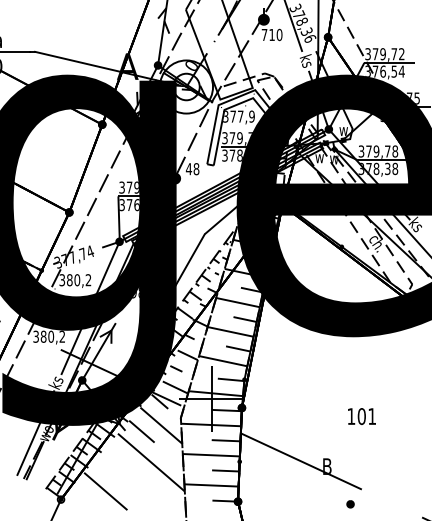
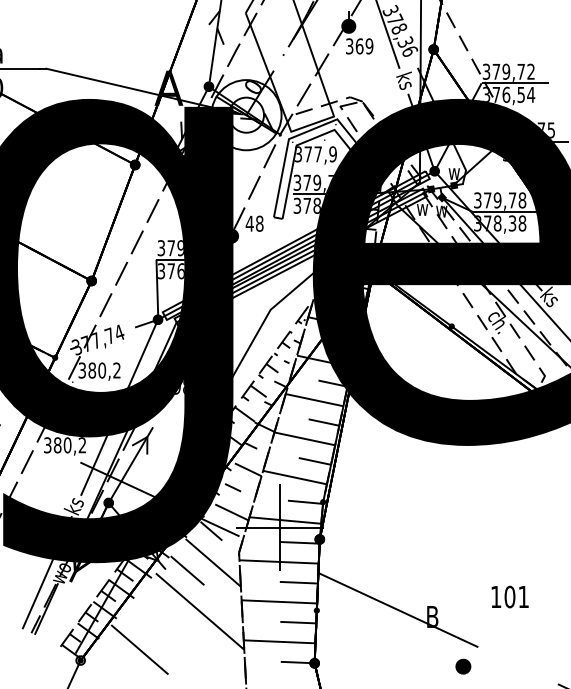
text: (271, 34) -> (358, 45), 710 -> 369
text: (361, 416) -> (509, 596), moved
part: (350, 504) -> (463, 667), size x1.6

